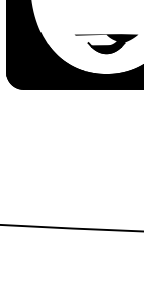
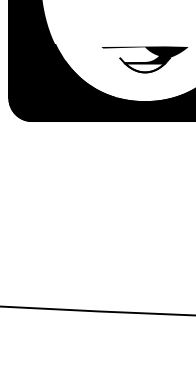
fill: (106, 49) -> (144, 67), removed

